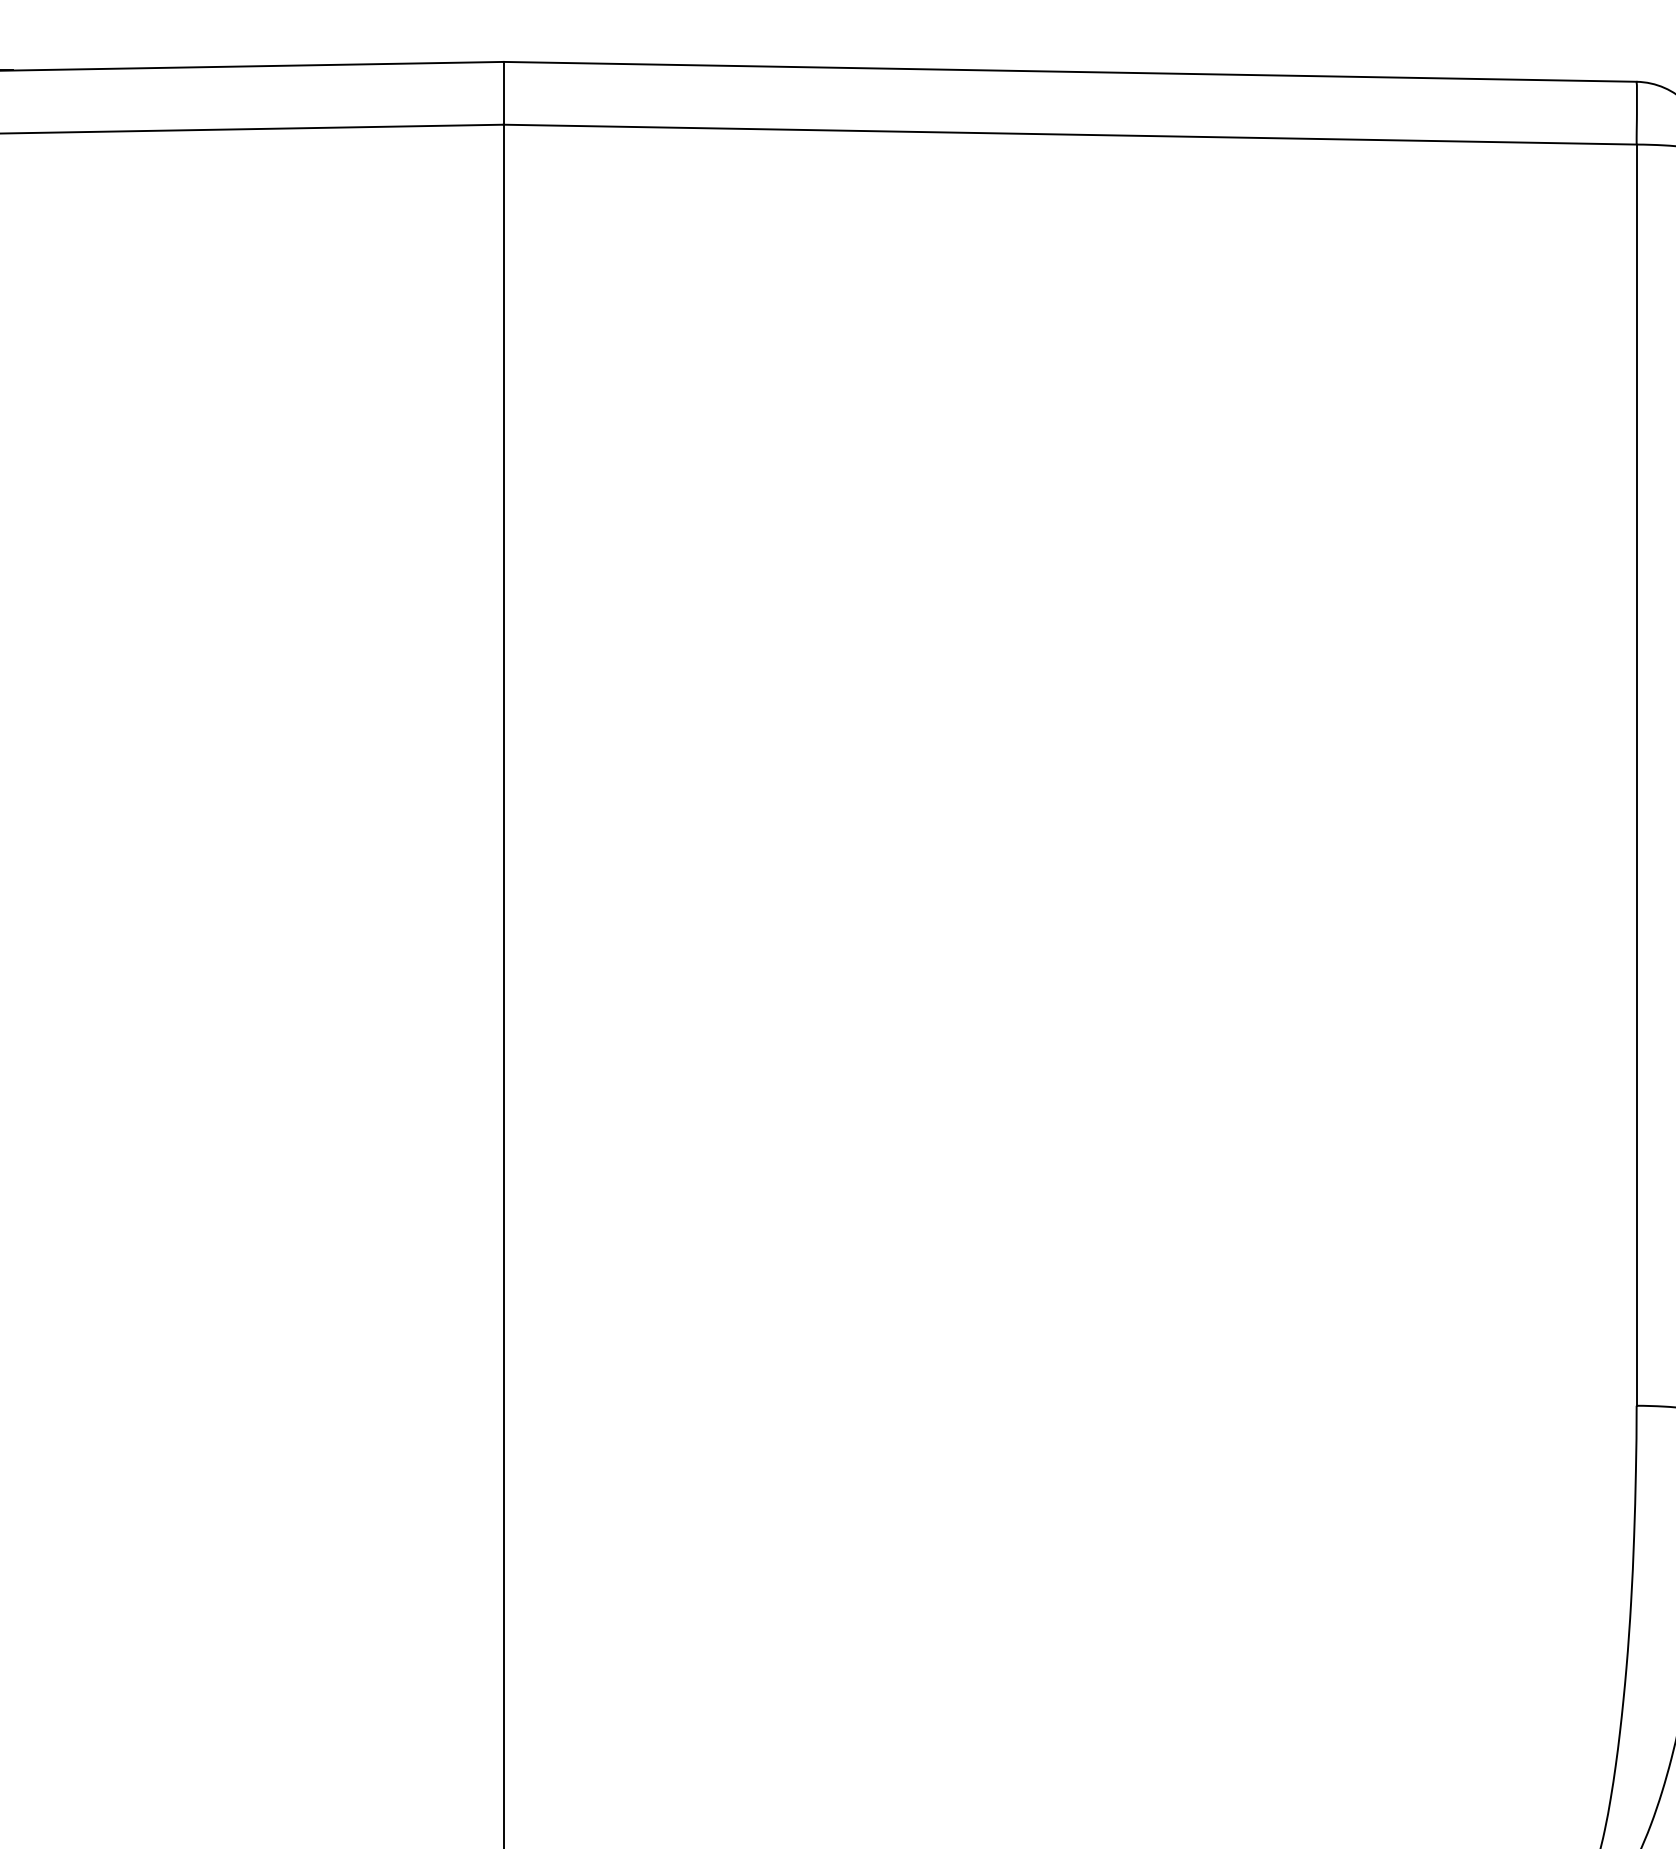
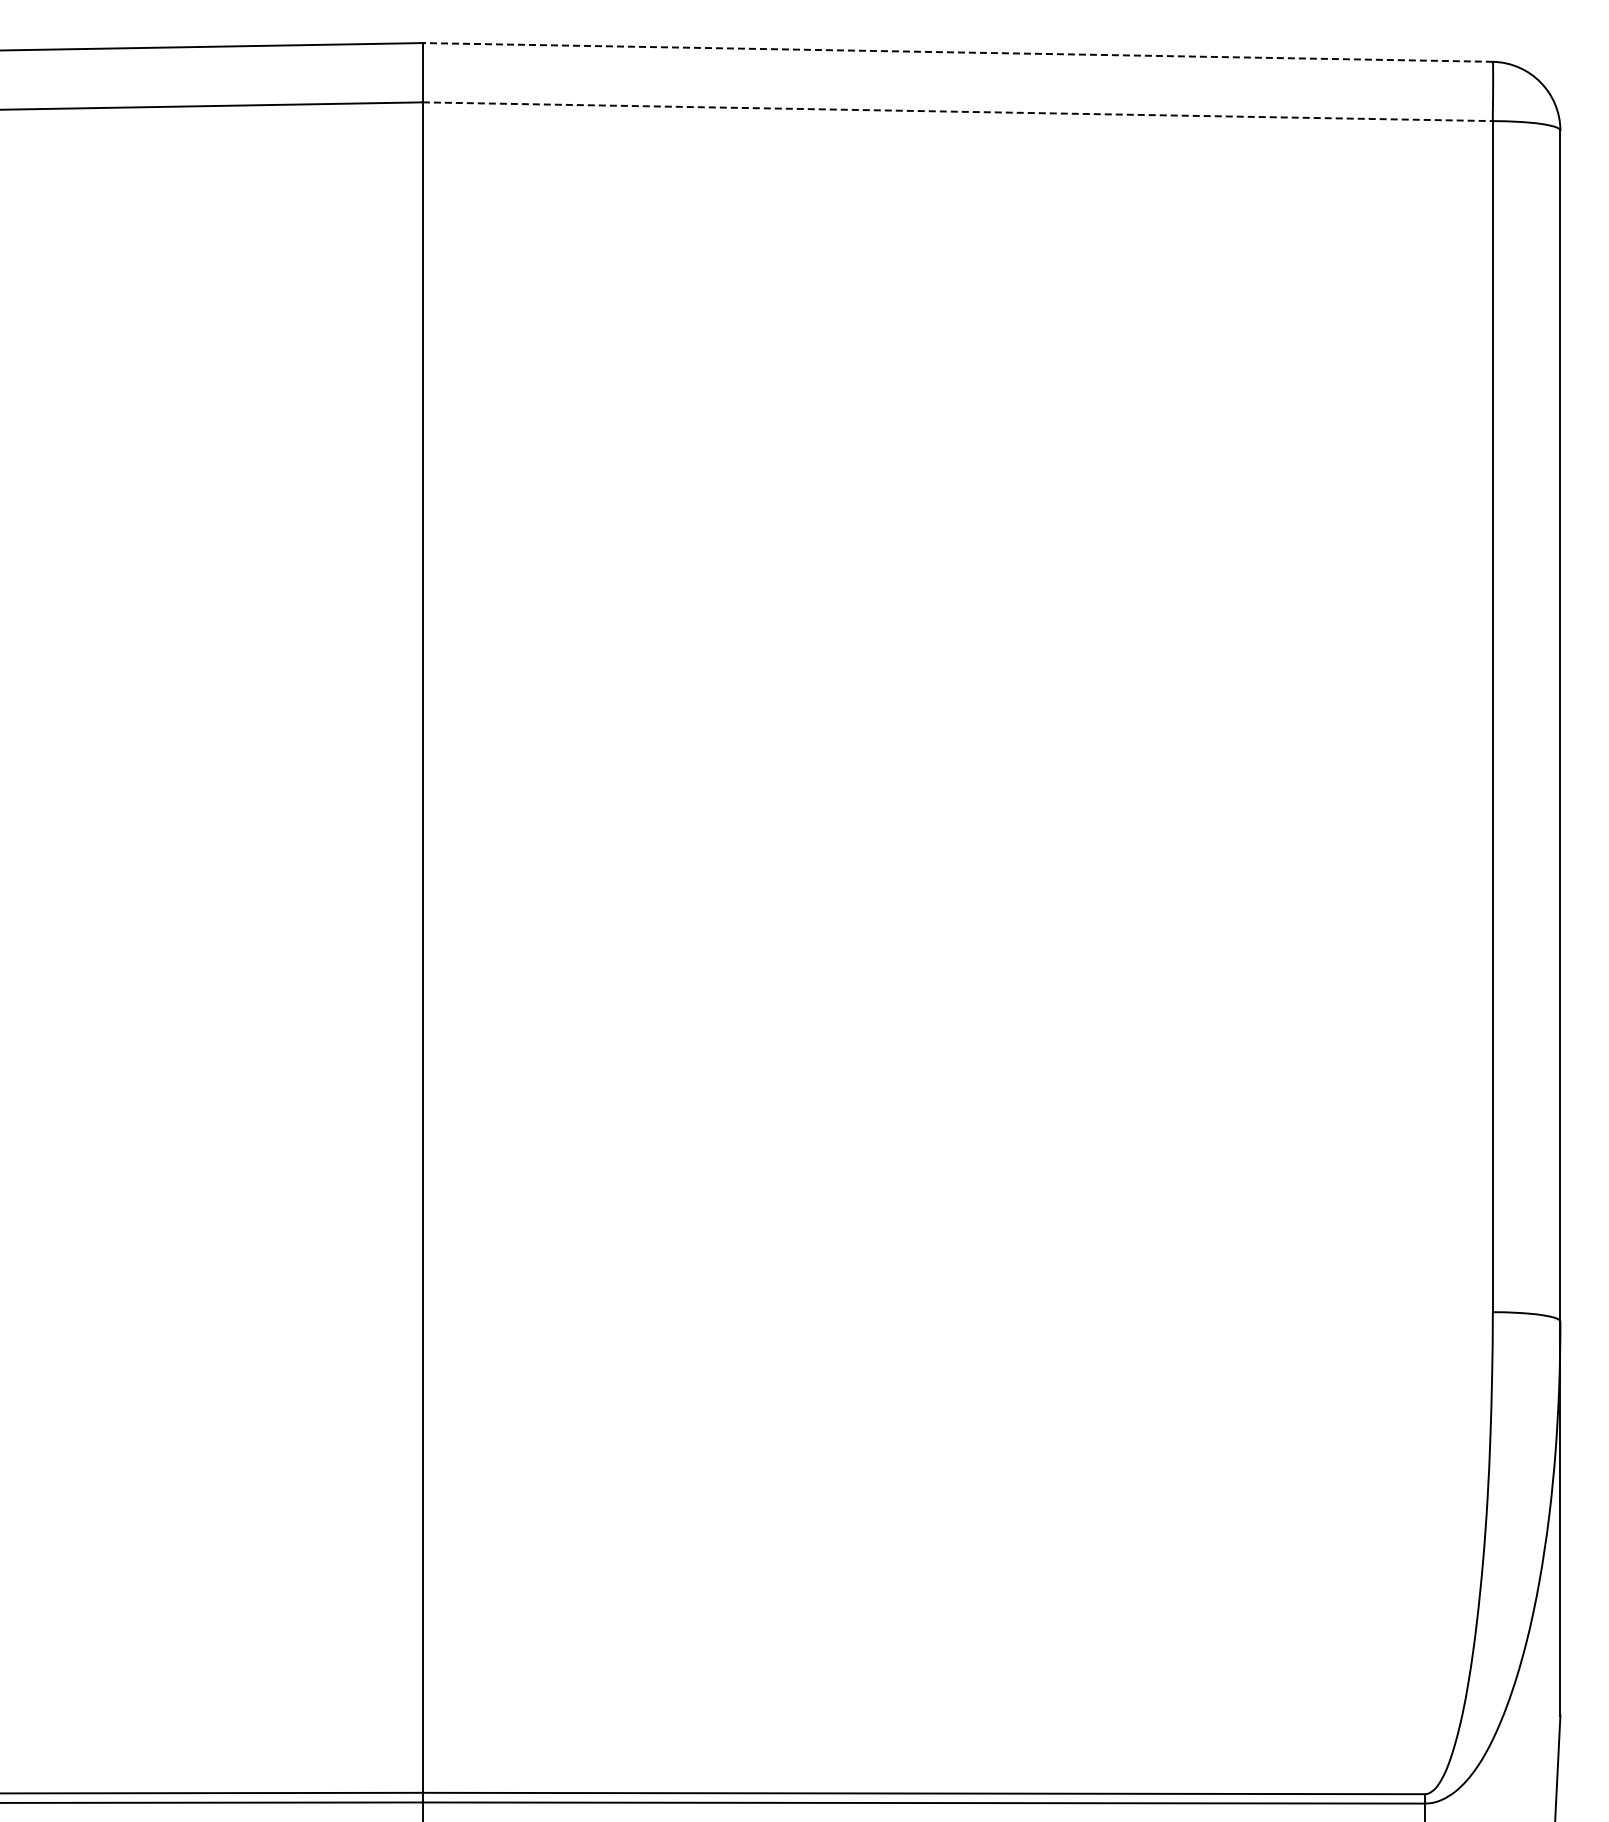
line: (1069, 71) -> (957, 52), solid -> dashed
line: (1070, 134) -> (958, 111), solid -> dashed

